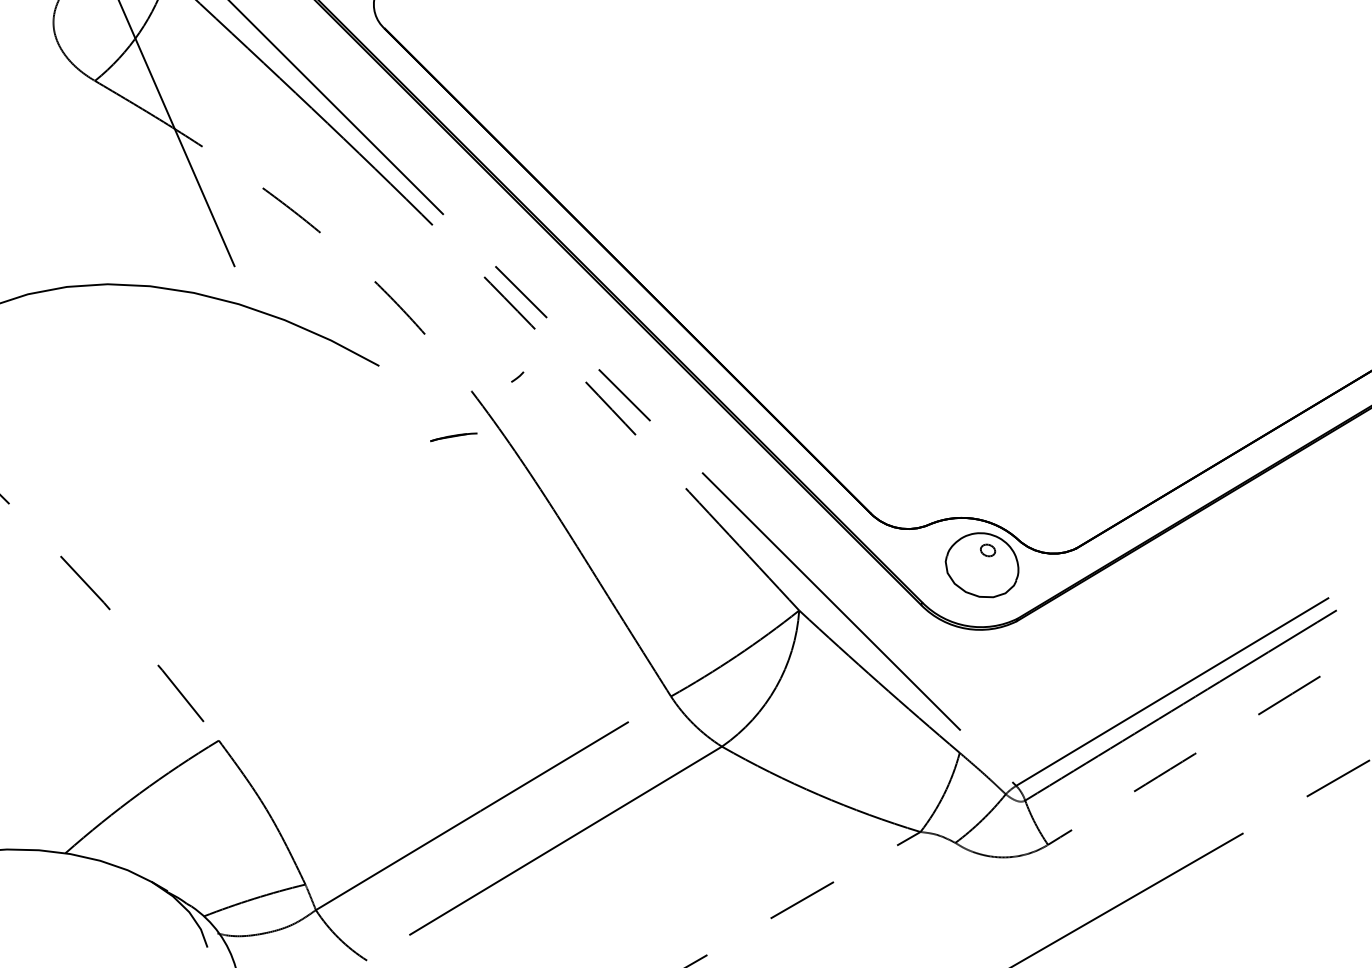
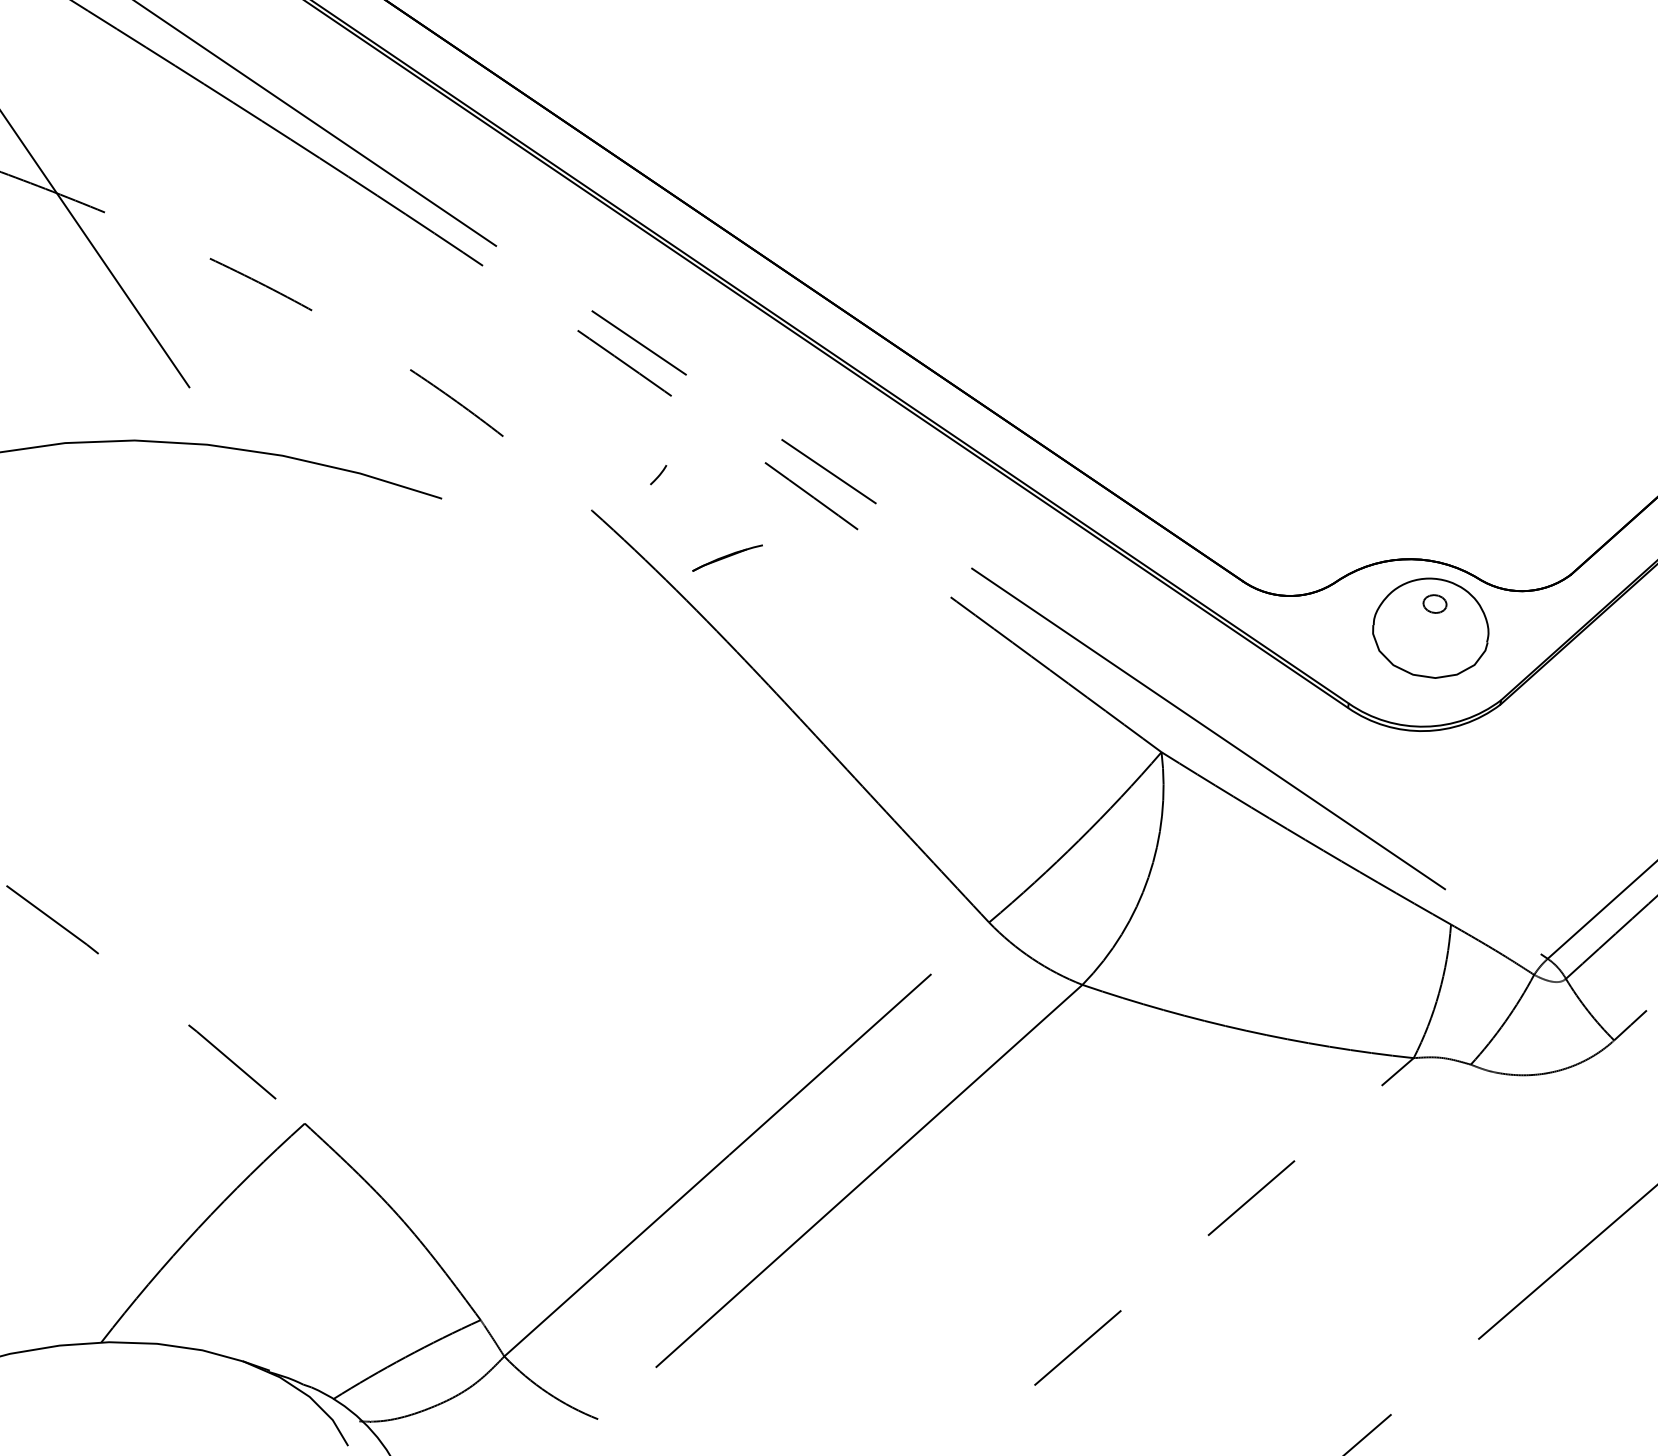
part: (453, 437) -> (727, 558), moved

